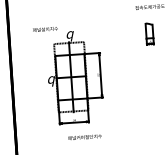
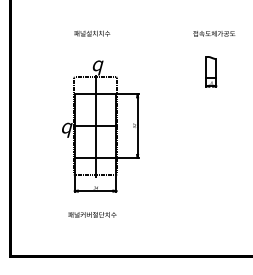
text: (45, 29) -> (92, 33), moved
text: (85, 136) -> (92, 214), moved

